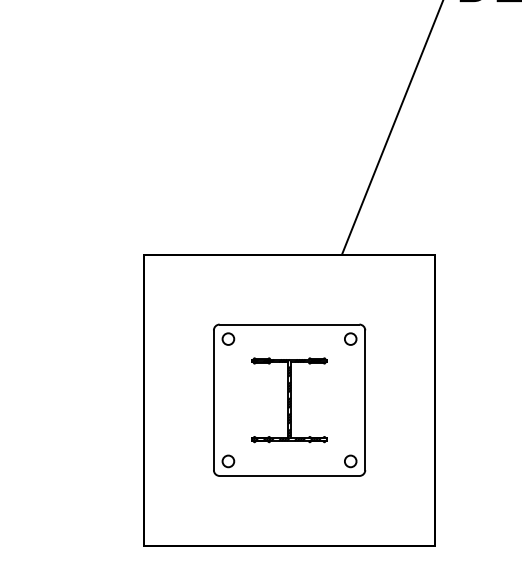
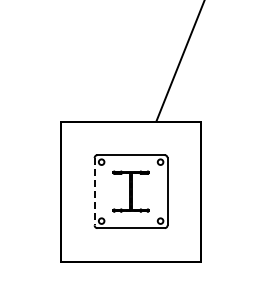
line: (213, 399) -> (94, 191), solid -> dashed

